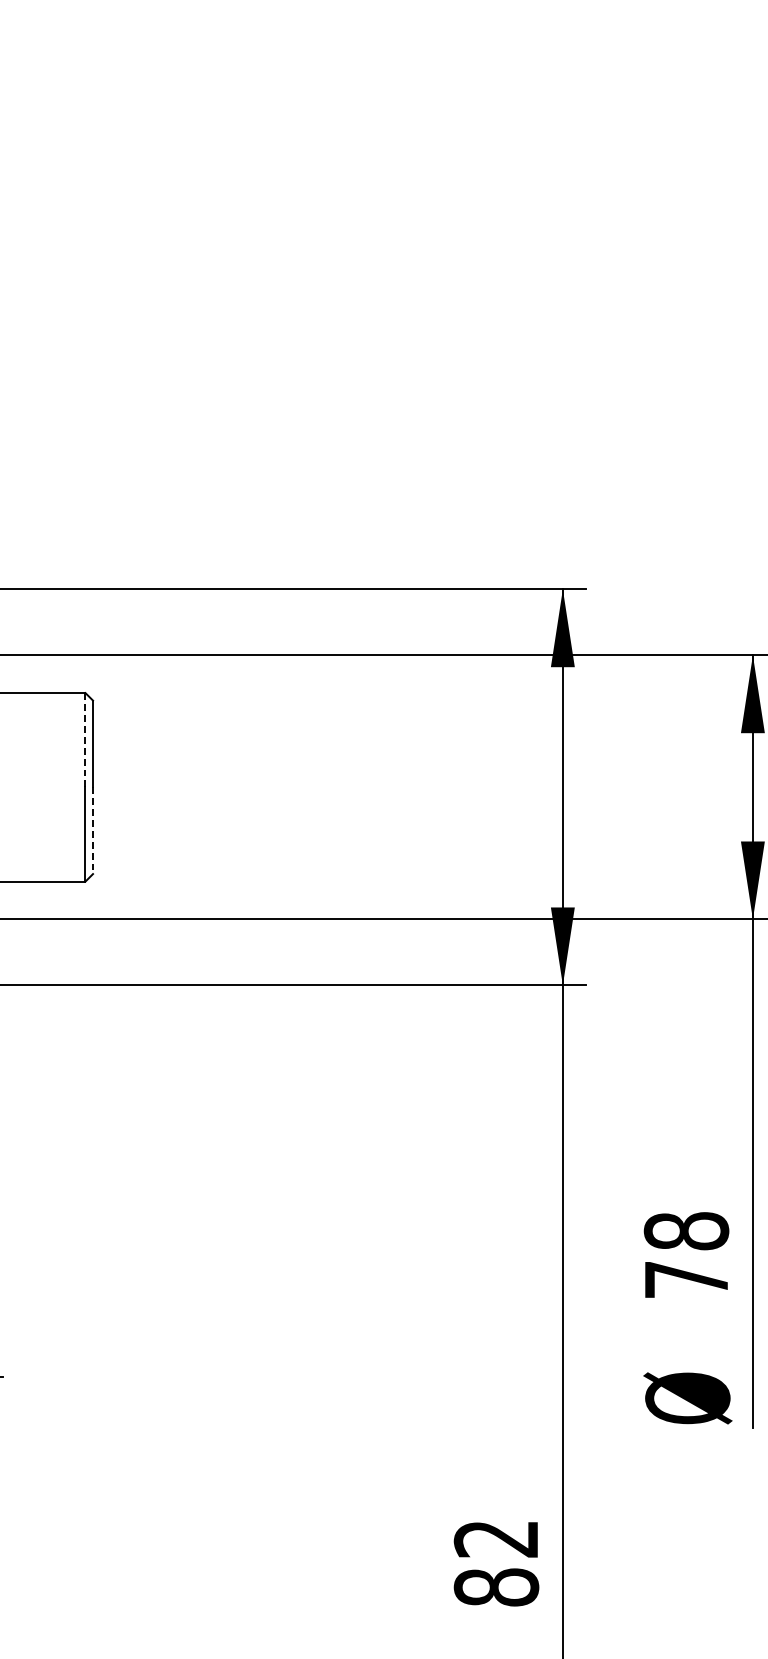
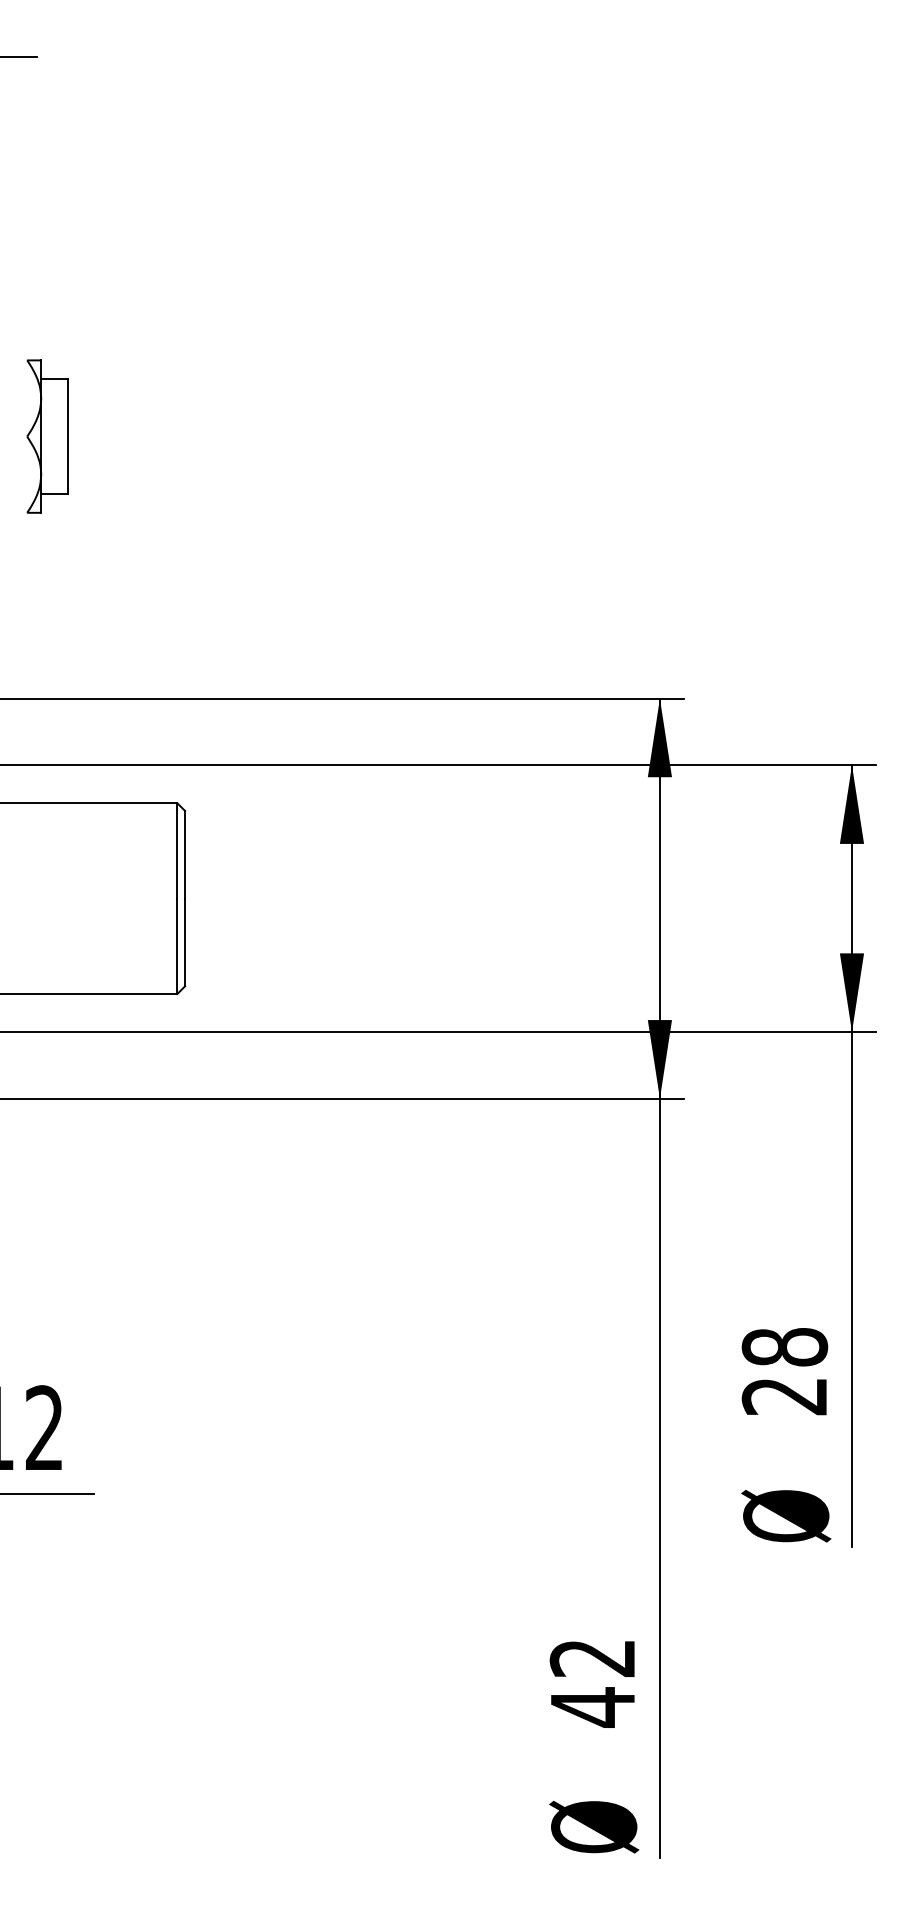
line: (85, 740) -> (177, 851), dashed -> solid
line: (93, 830) -> (185, 942), dashed -> solid
text: (685, 1279) -> (783, 1396), 78 -> 28
text: (496, 1587) -> (592, 1707), 82 -> 42

